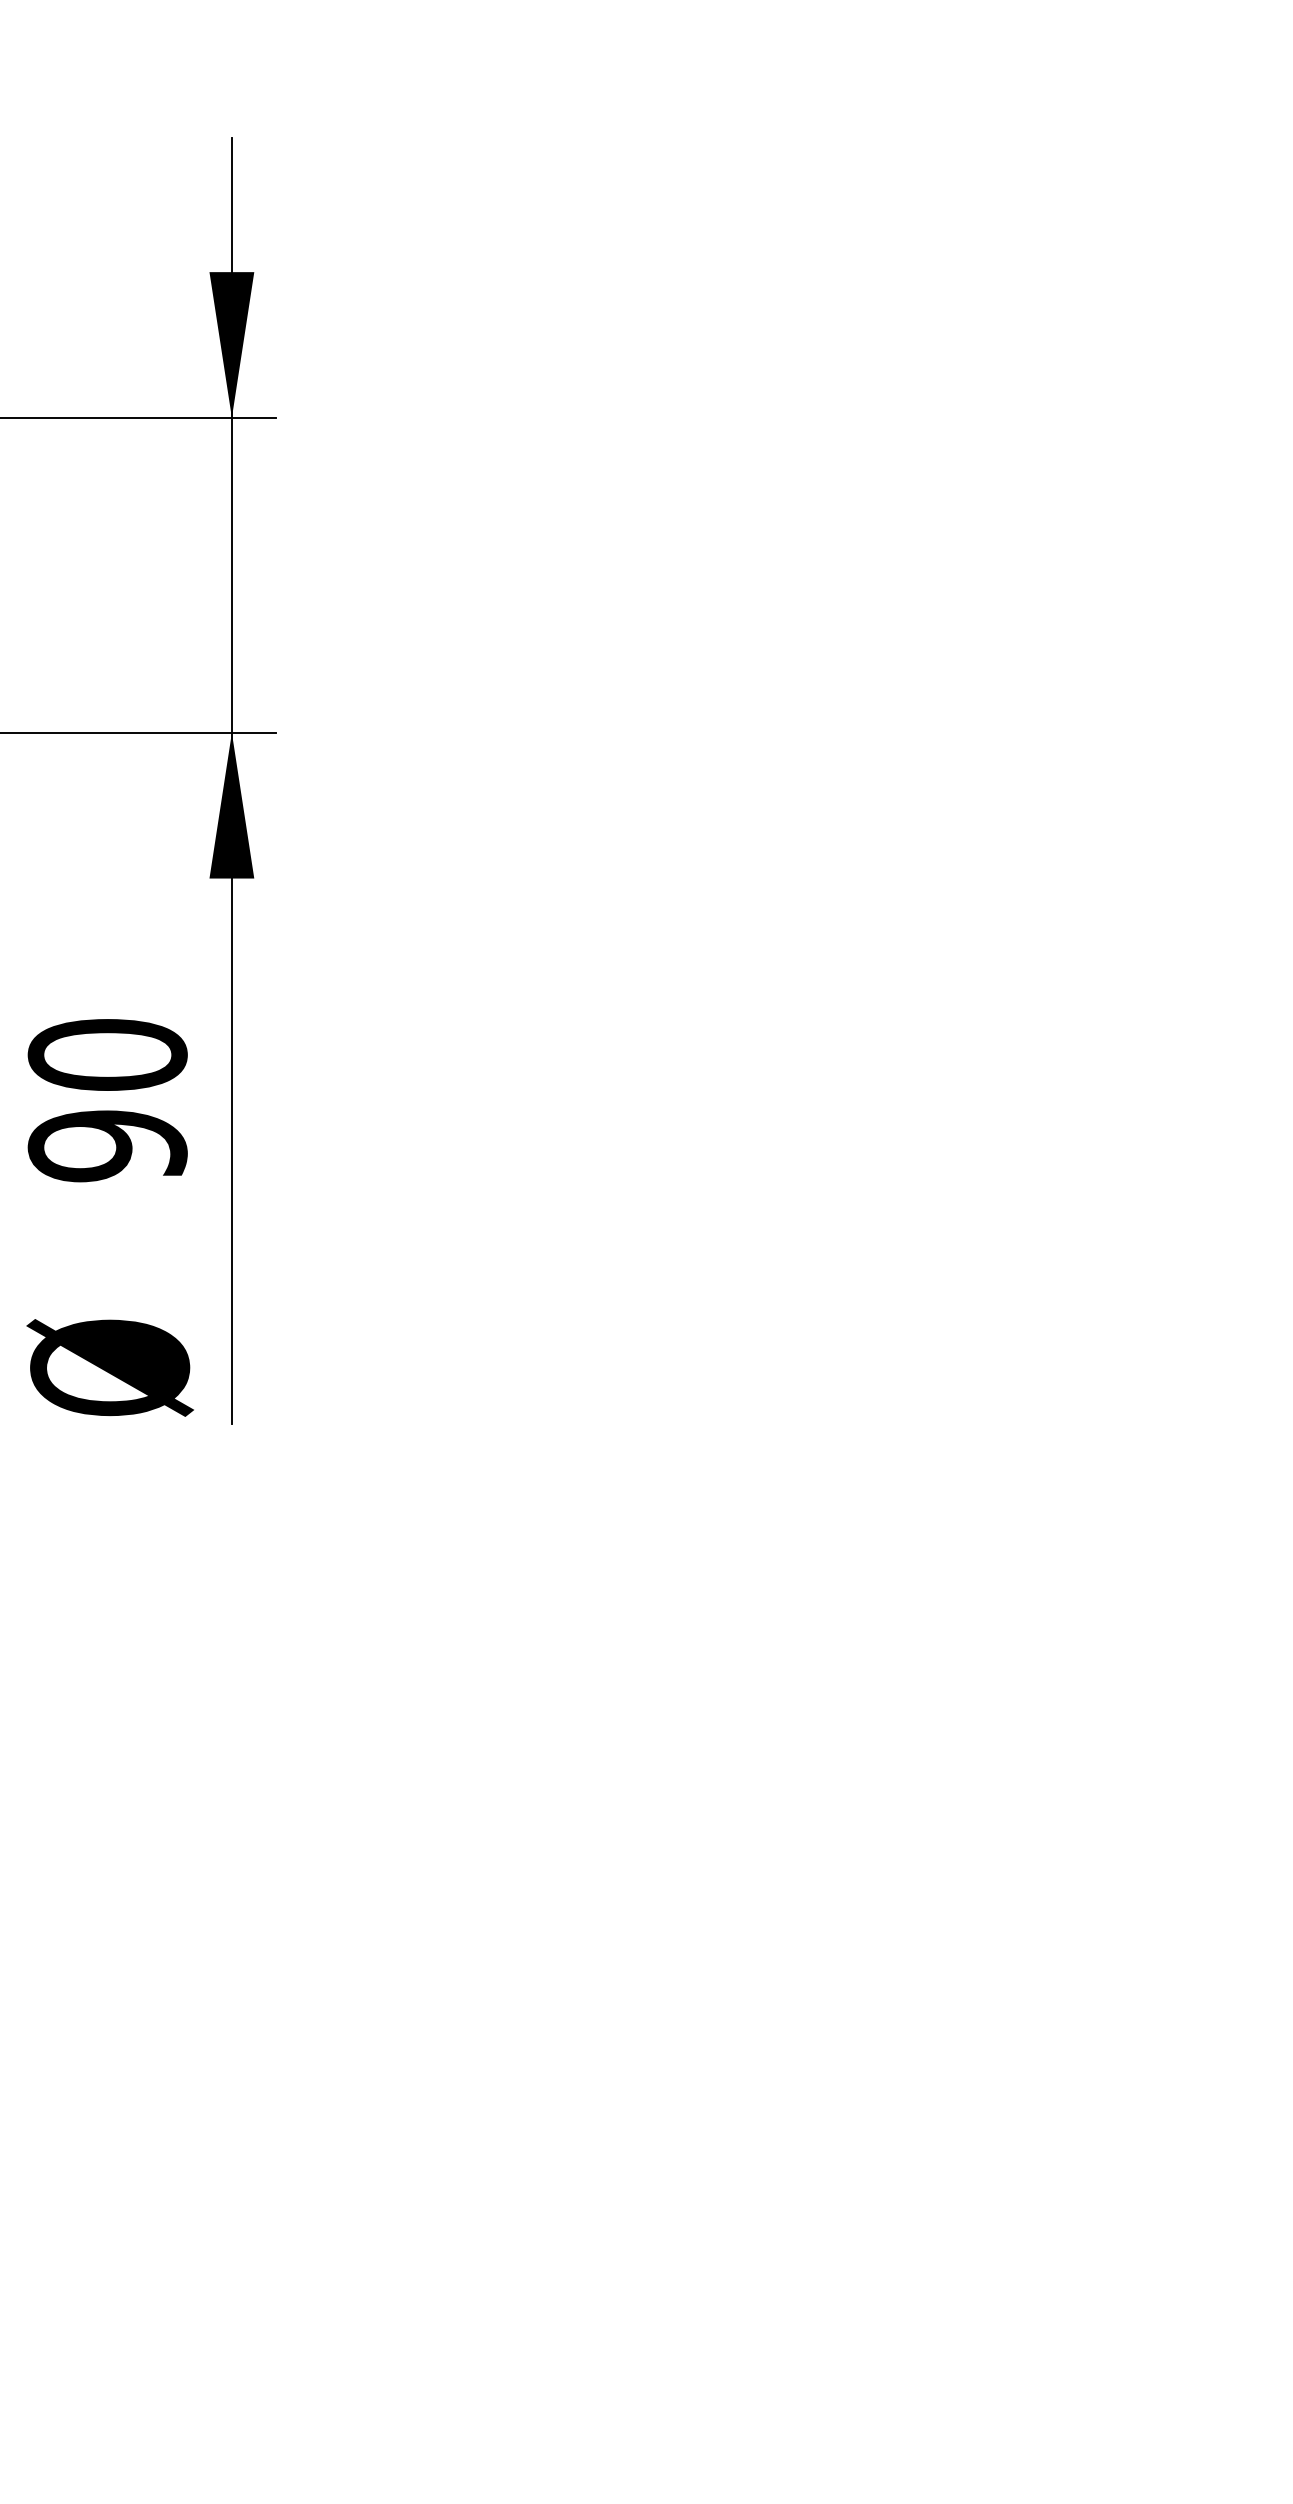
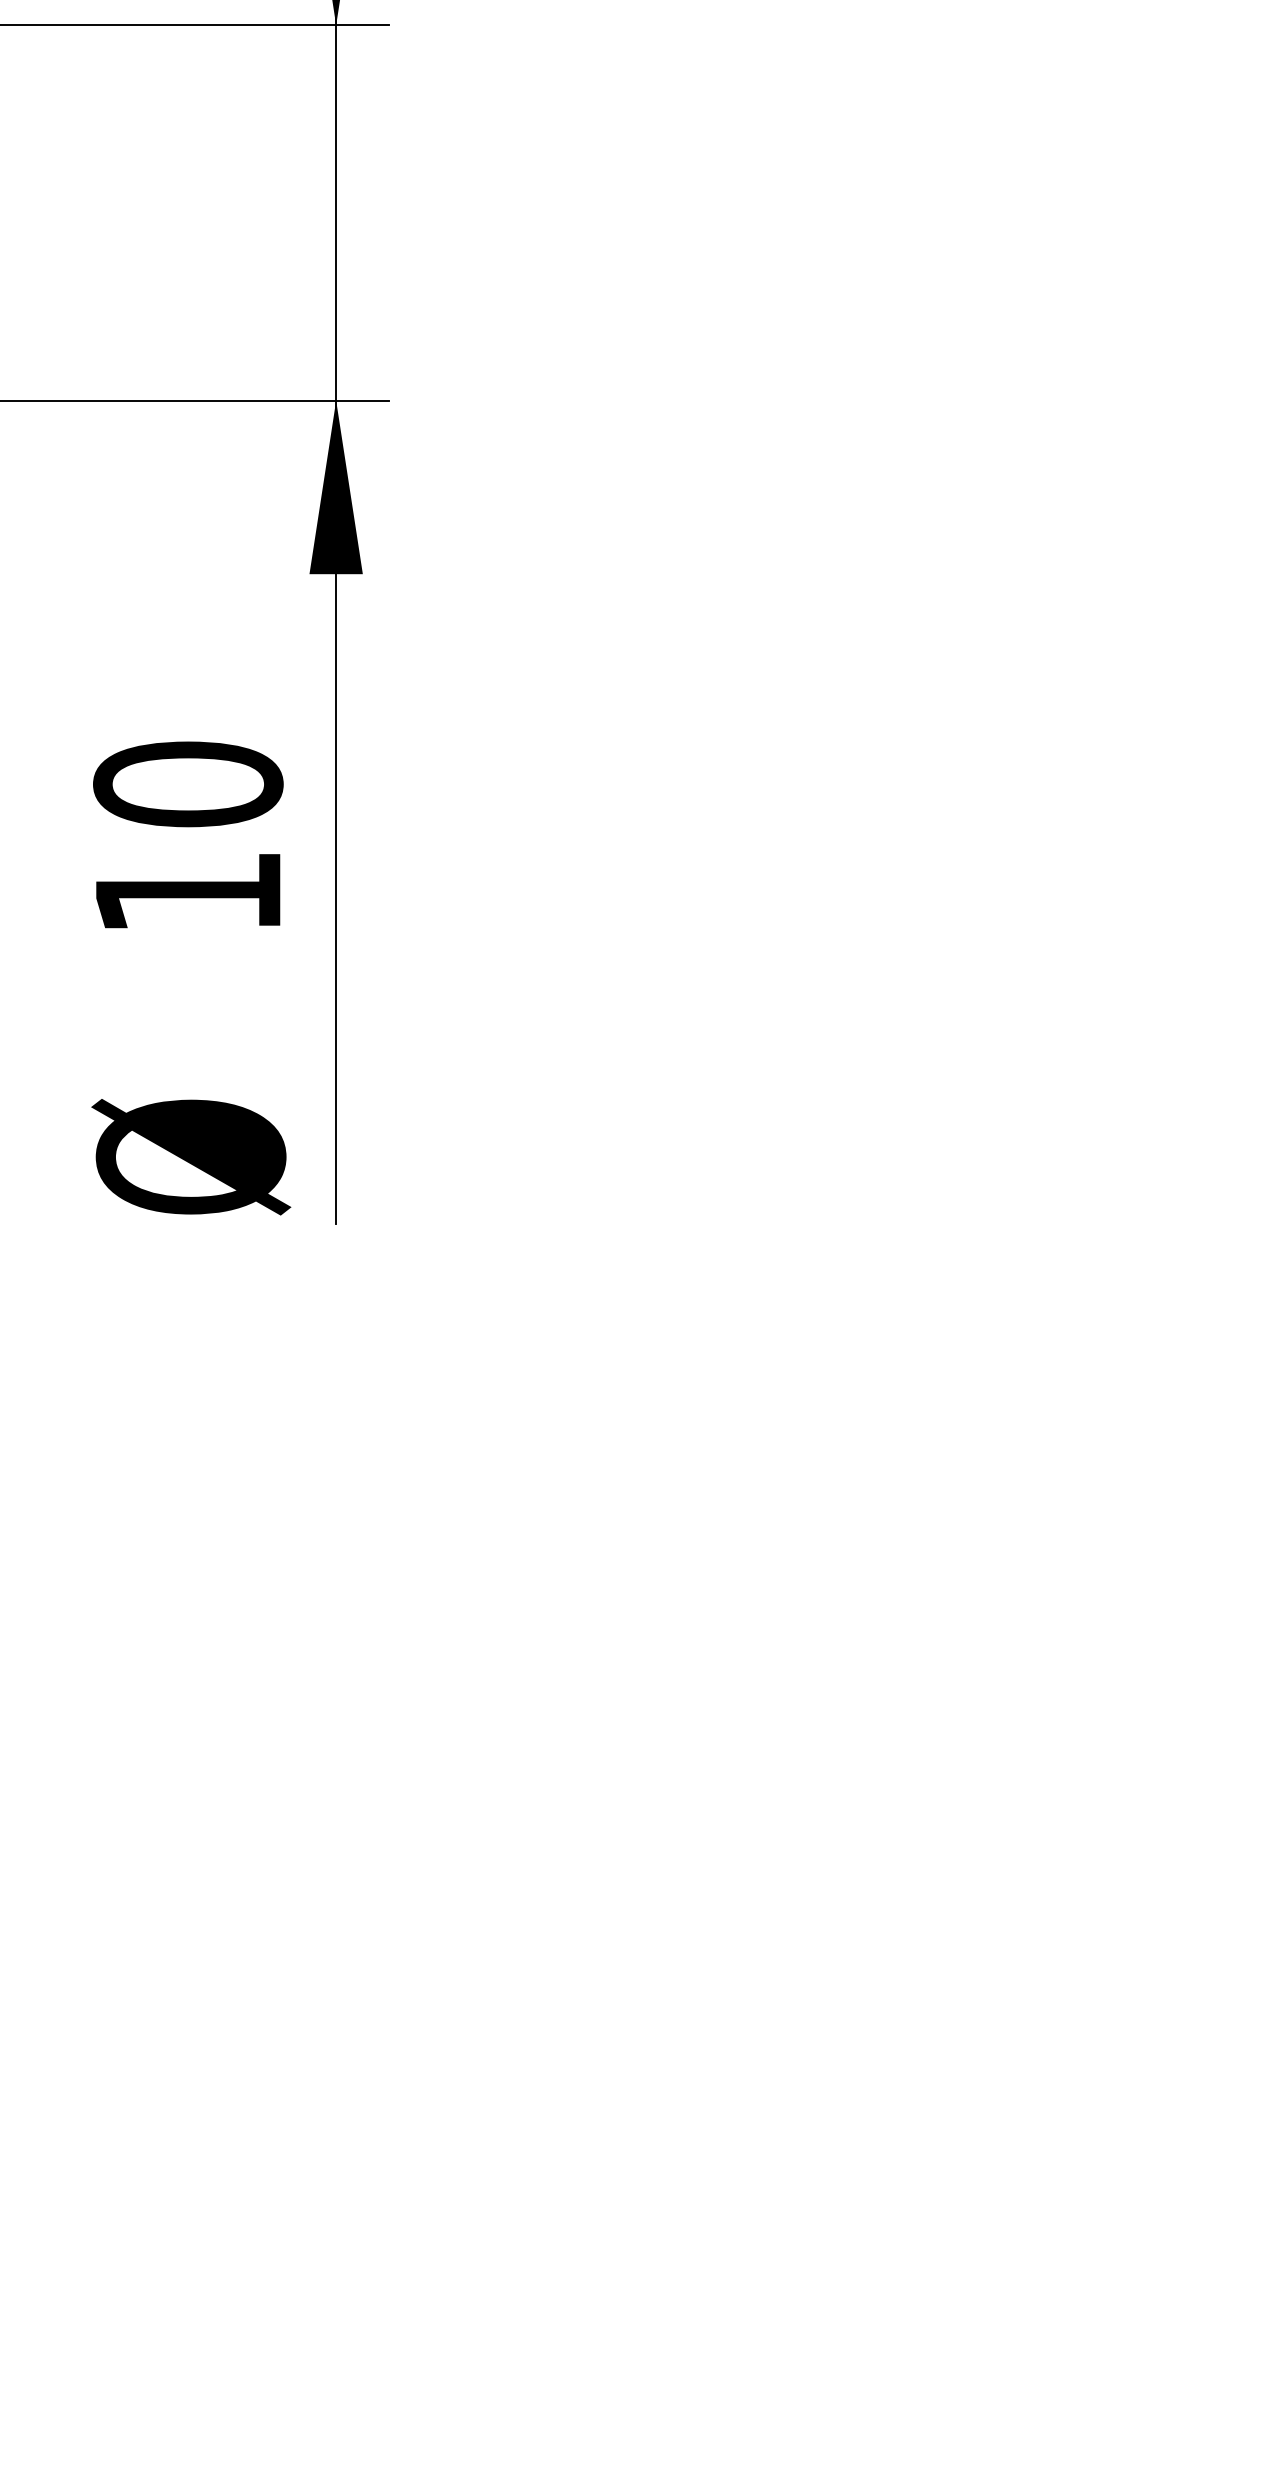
text: (107, 1146) -> (188, 893), 90 -> 10

